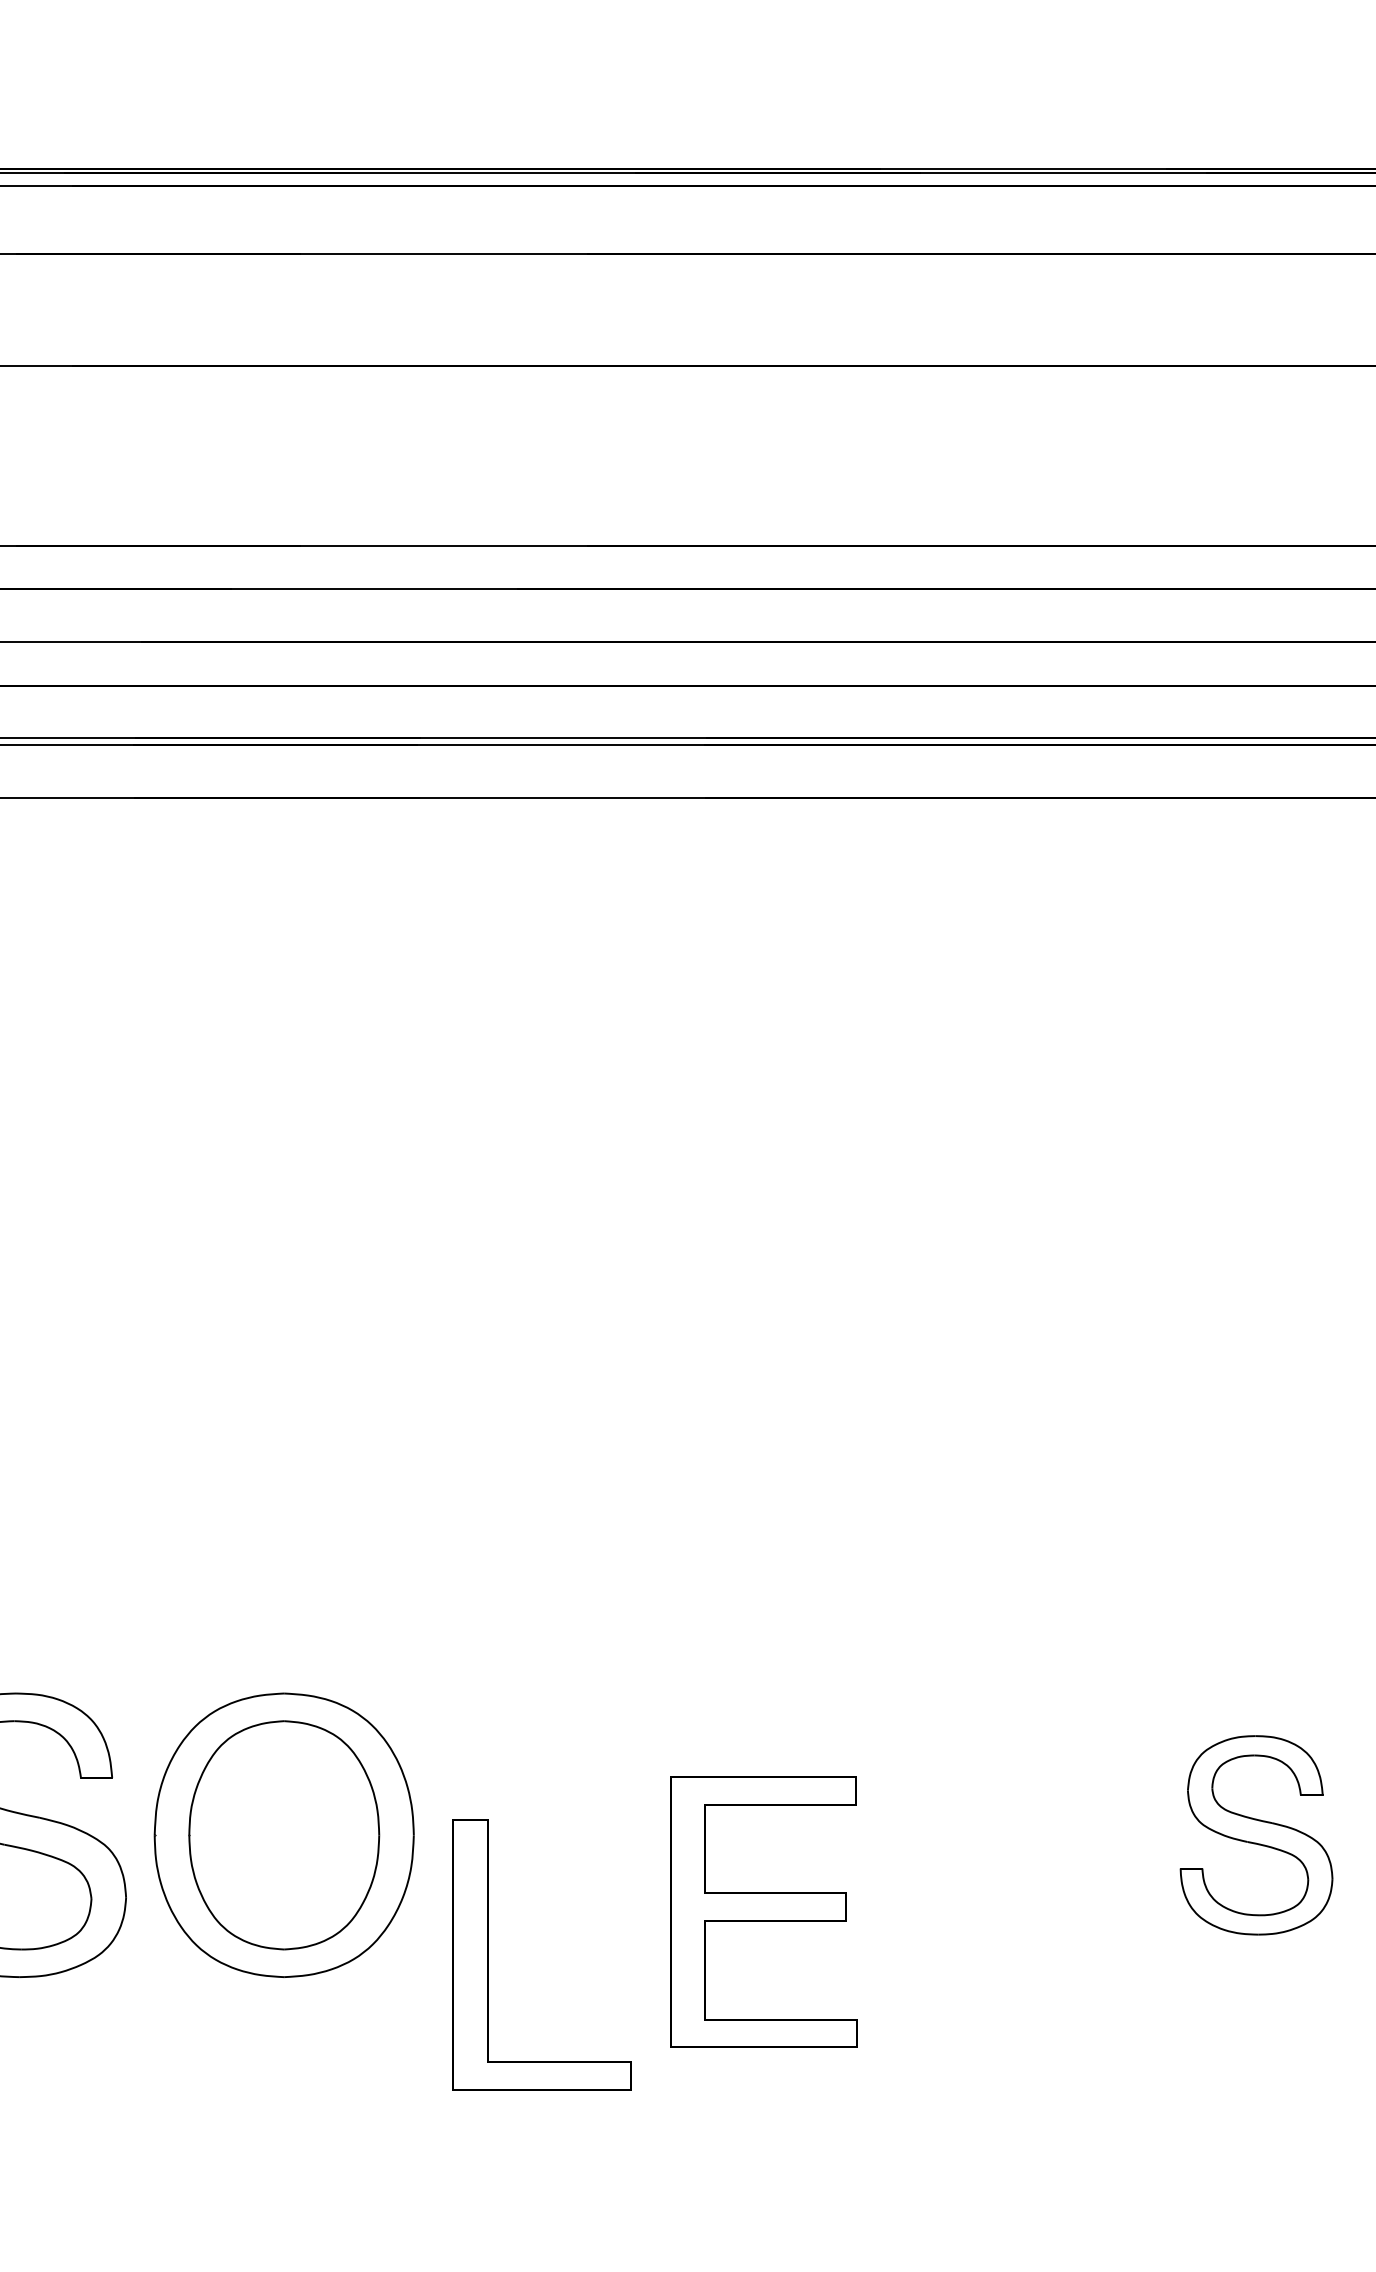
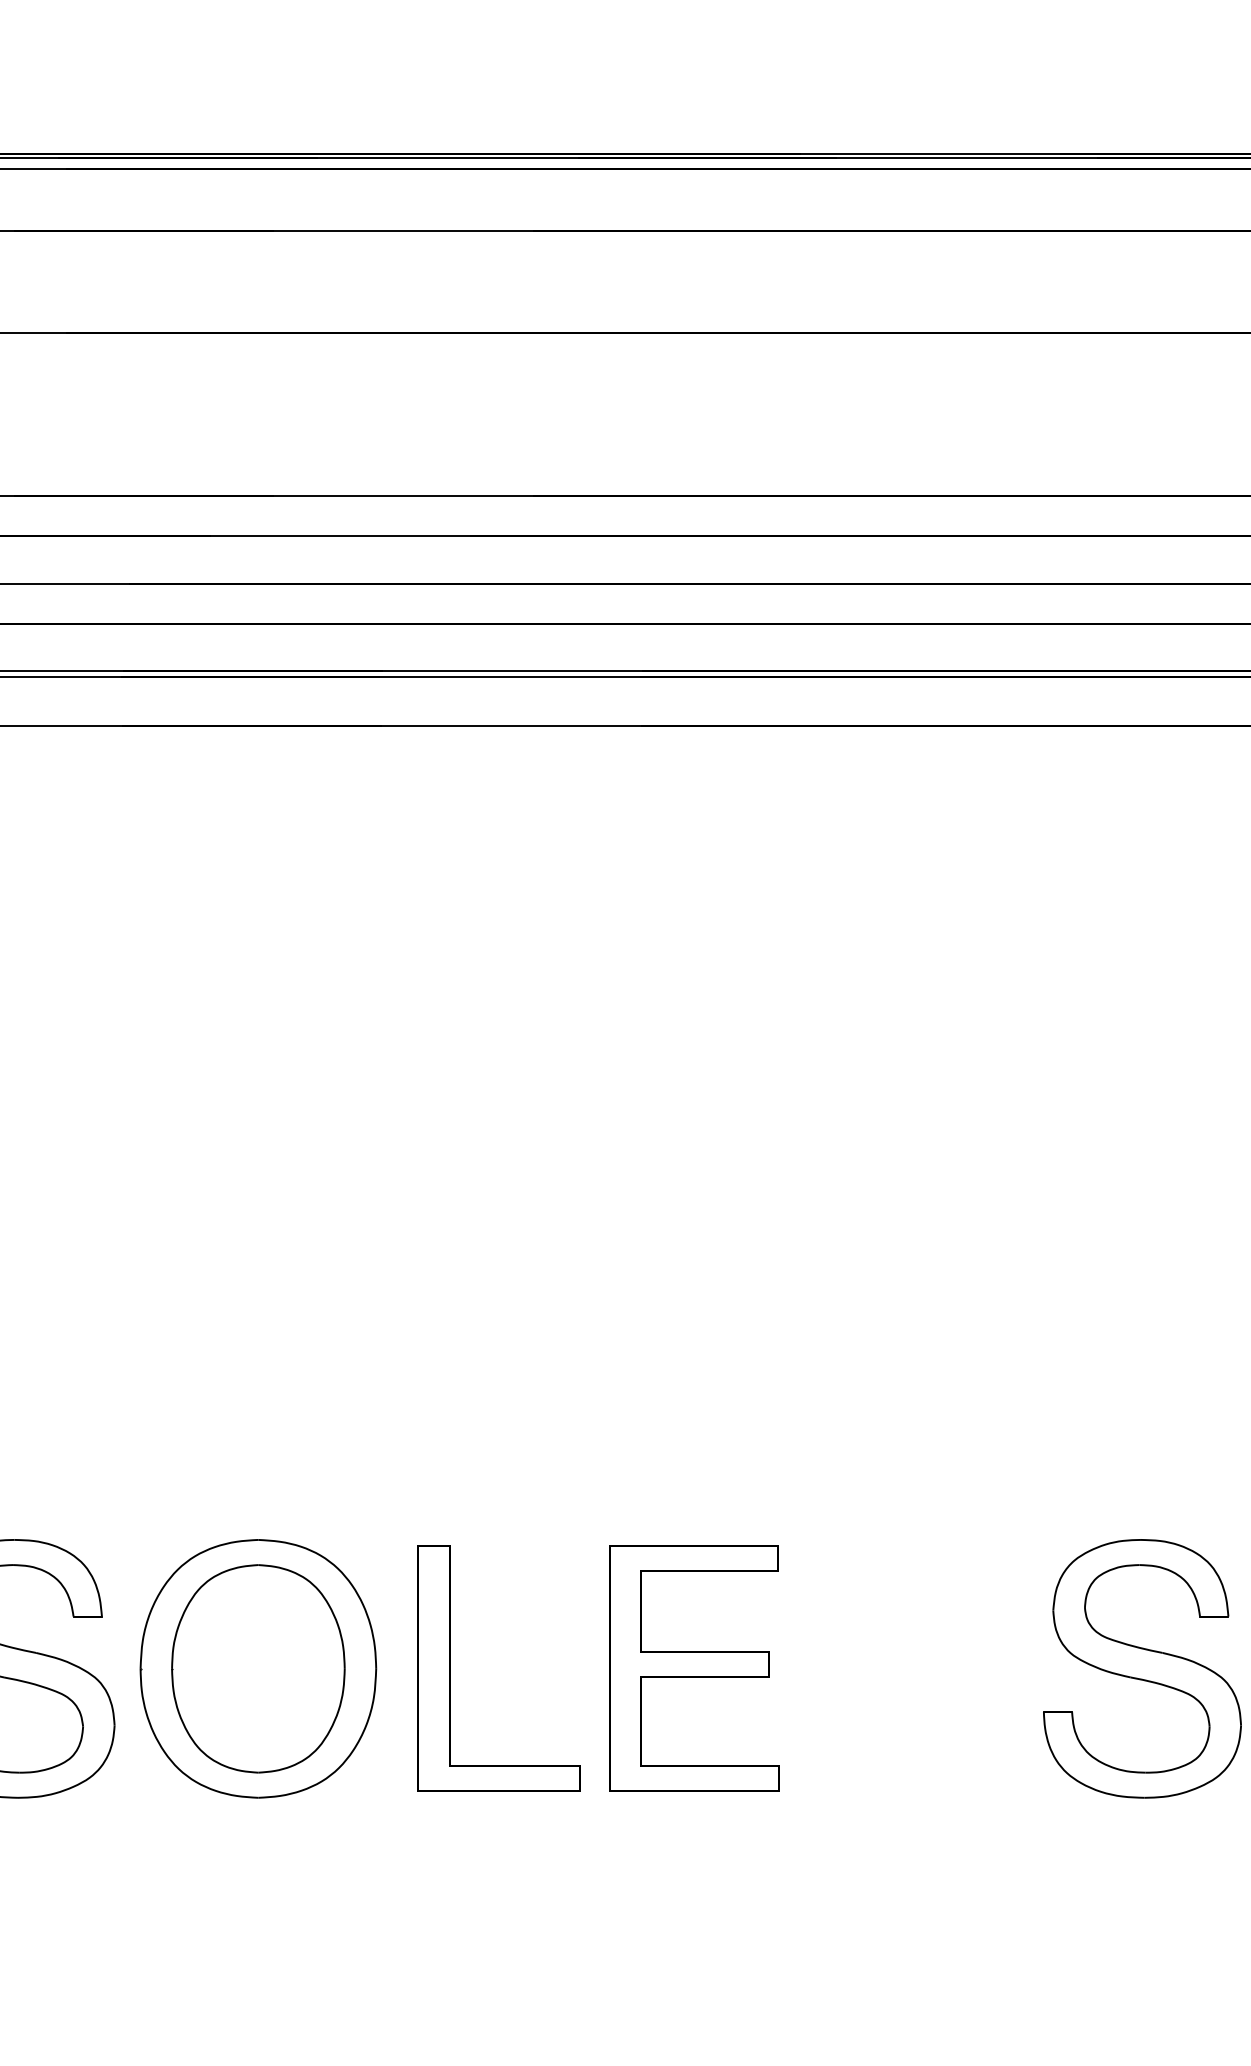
part: (1256, 1834) -> (1142, 1668), size x1.43
part: (763, 1911) -> (694, 1668), moved
part: (488, 1954) -> (450, 1668), moved

